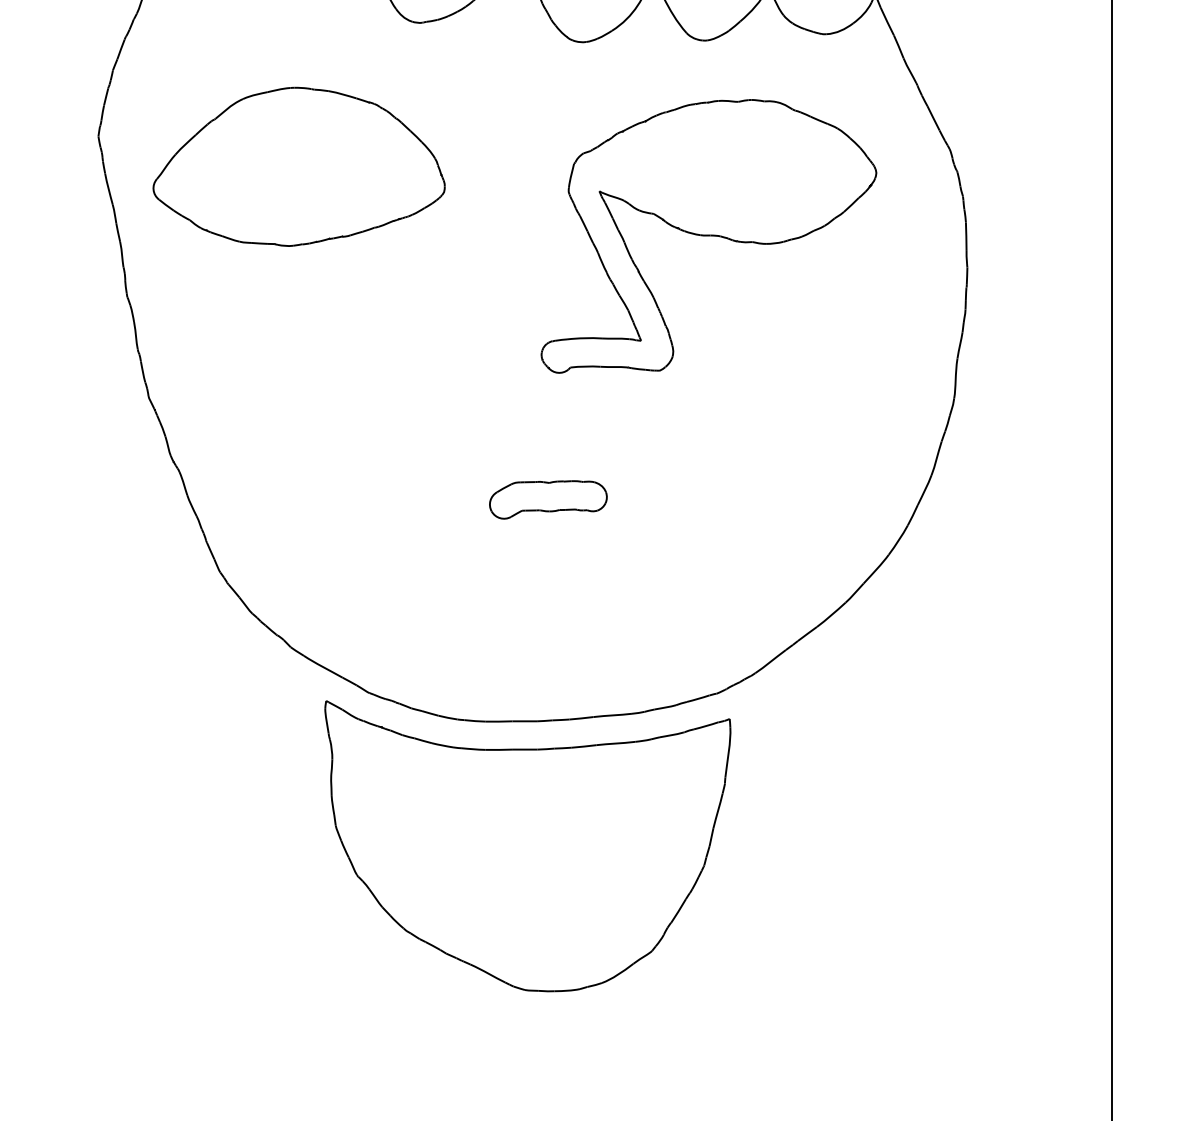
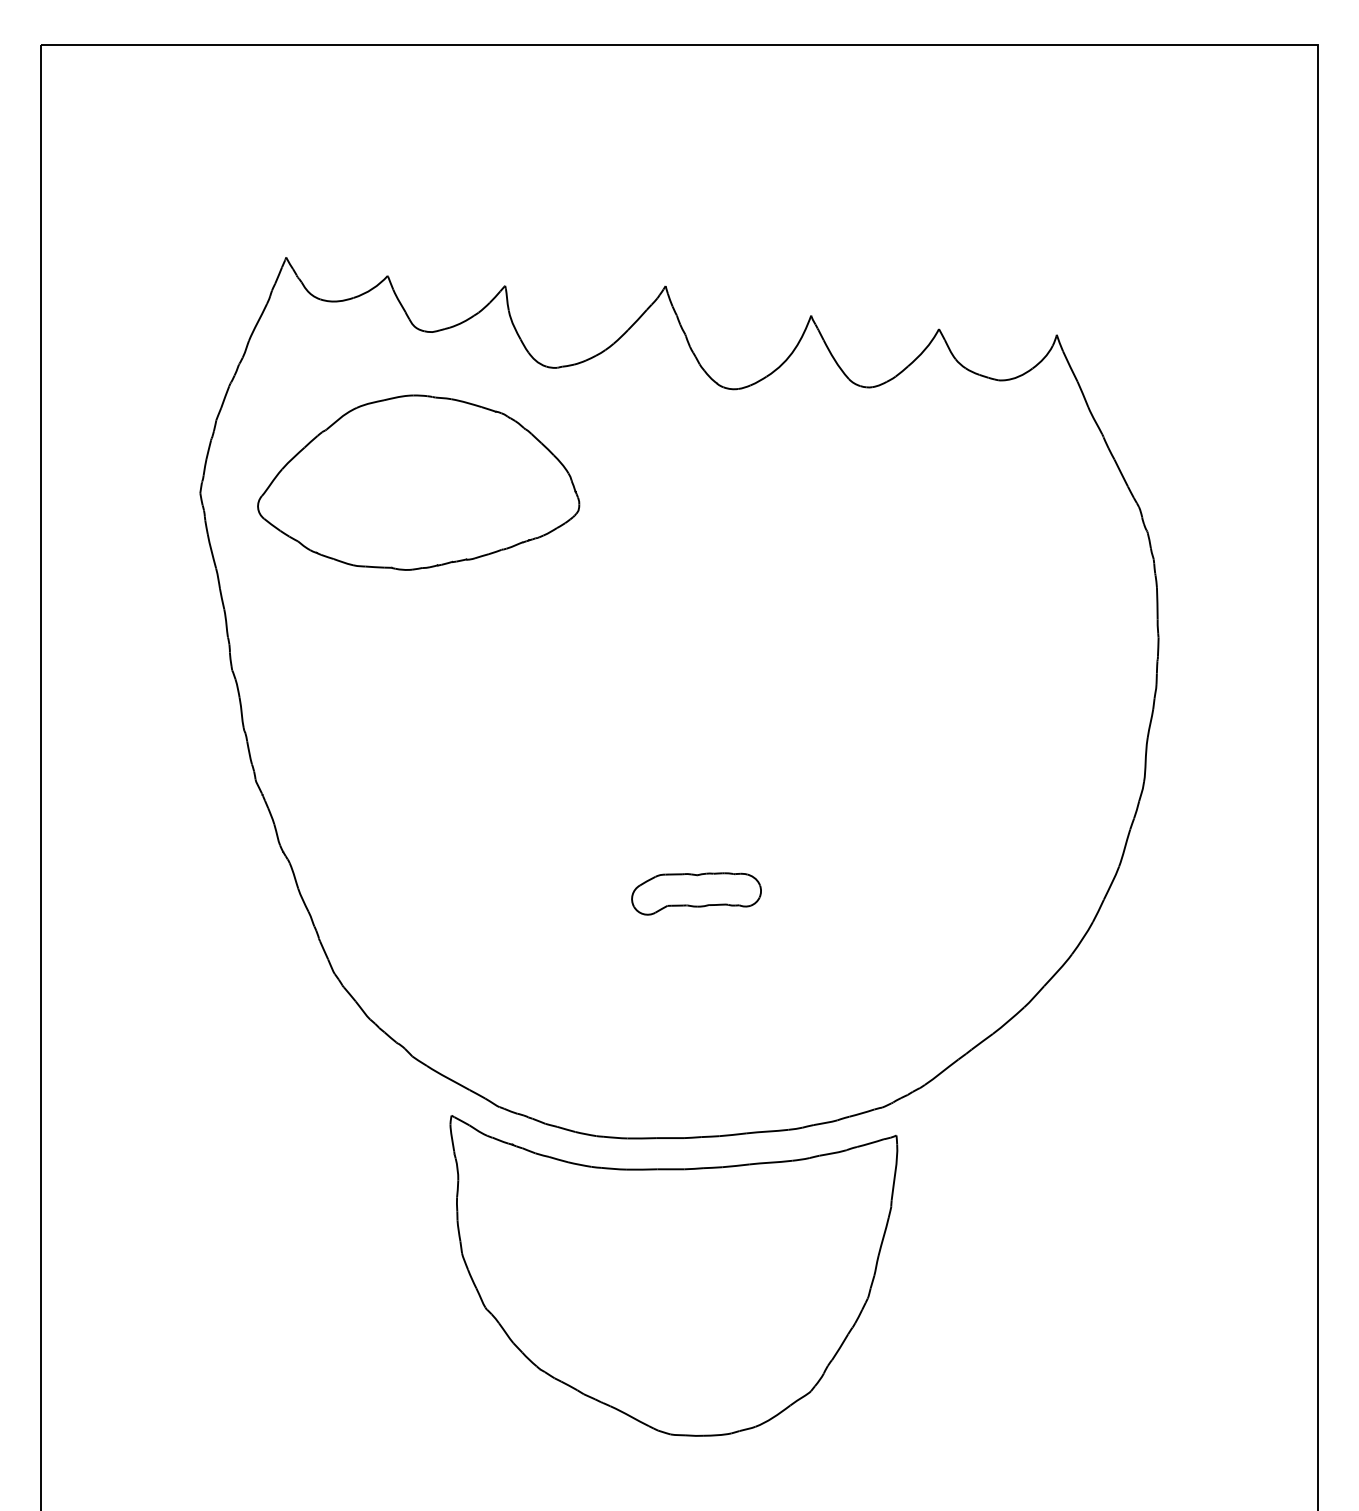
part: (299, 166) -> (418, 482), moved
part: (708, 236) -> (873, 603), removed

